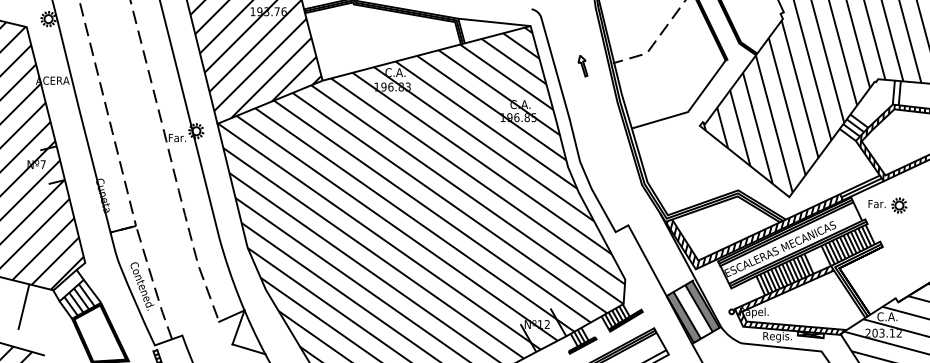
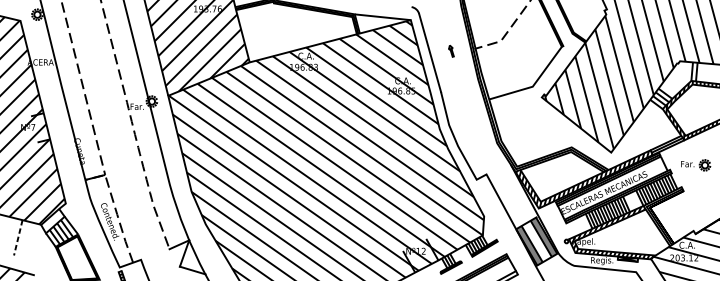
part: (582, 66) -> (451, 51), size x0.7
part: (887, 205) -> (695, 165), moved
line: (23, 307) -> (18, 238), solid -> dashed

